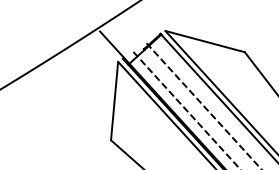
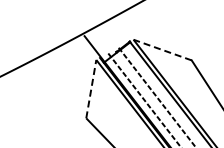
line: (204, 42) -> (162, 50), solid -> dashed
line: (114, 101) -> (91, 89), solid -> dashed

